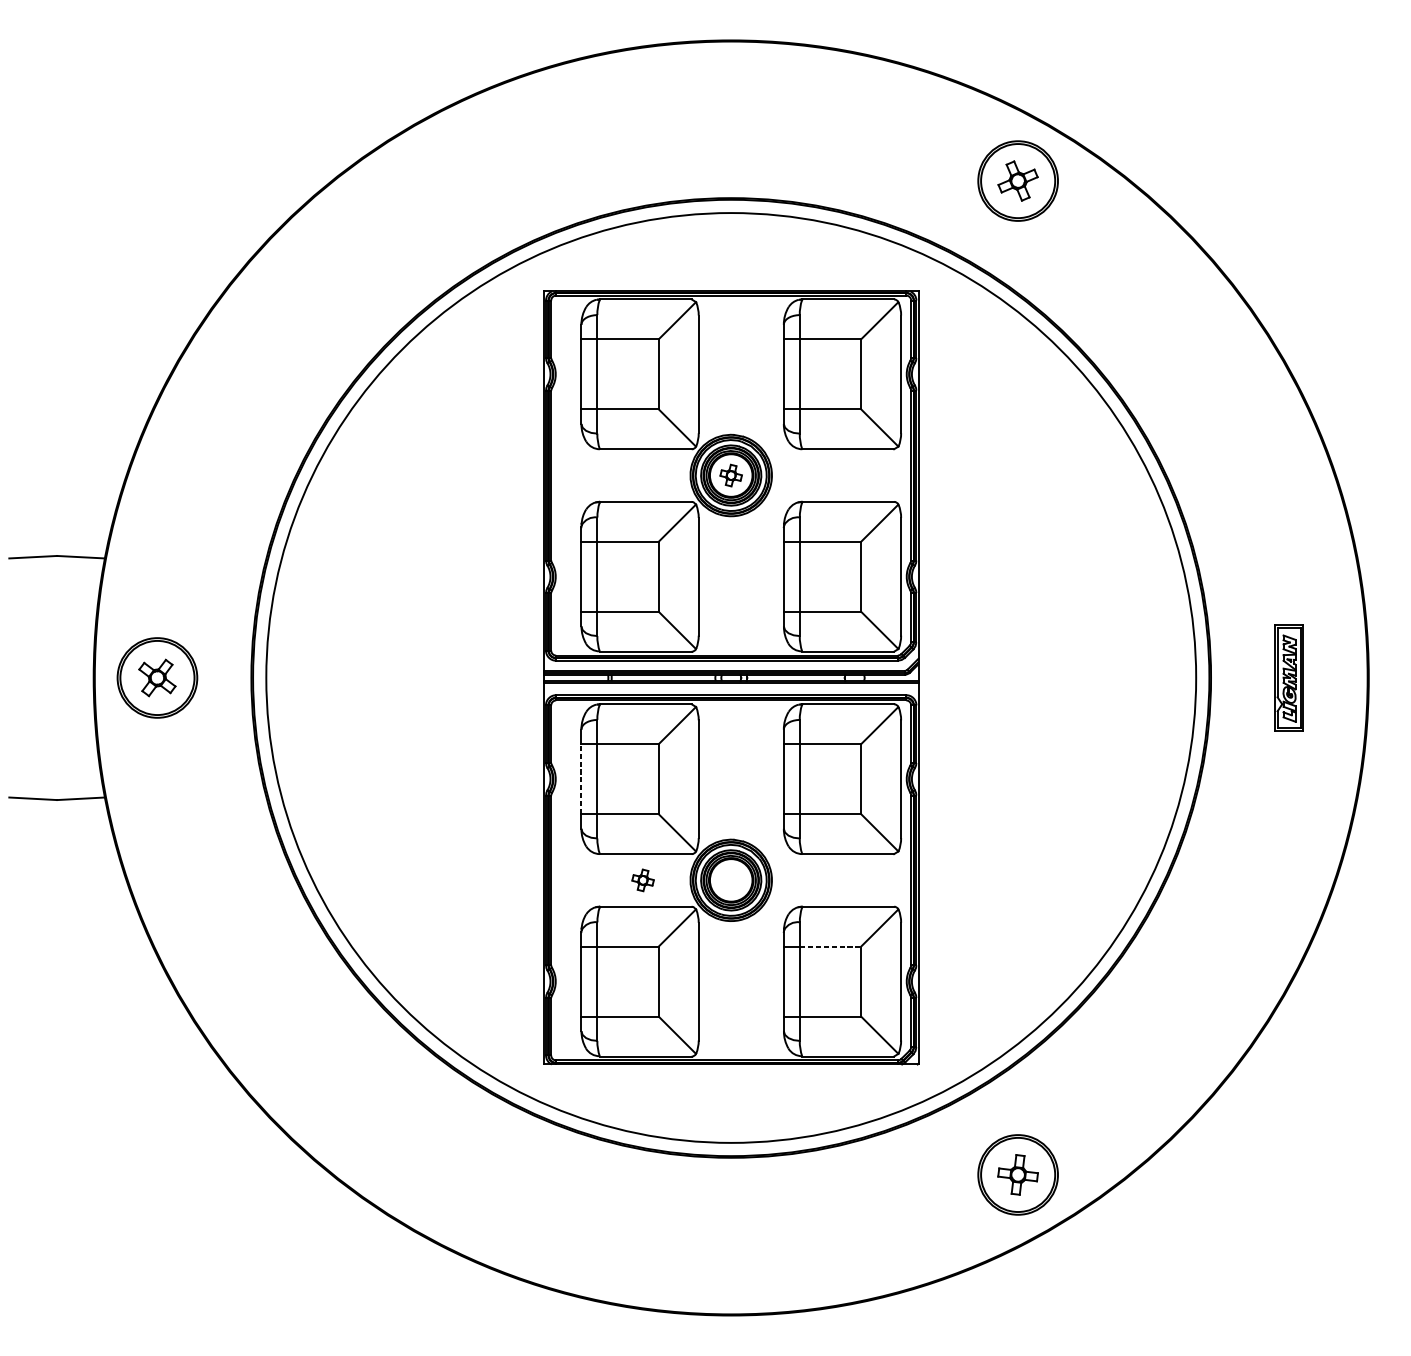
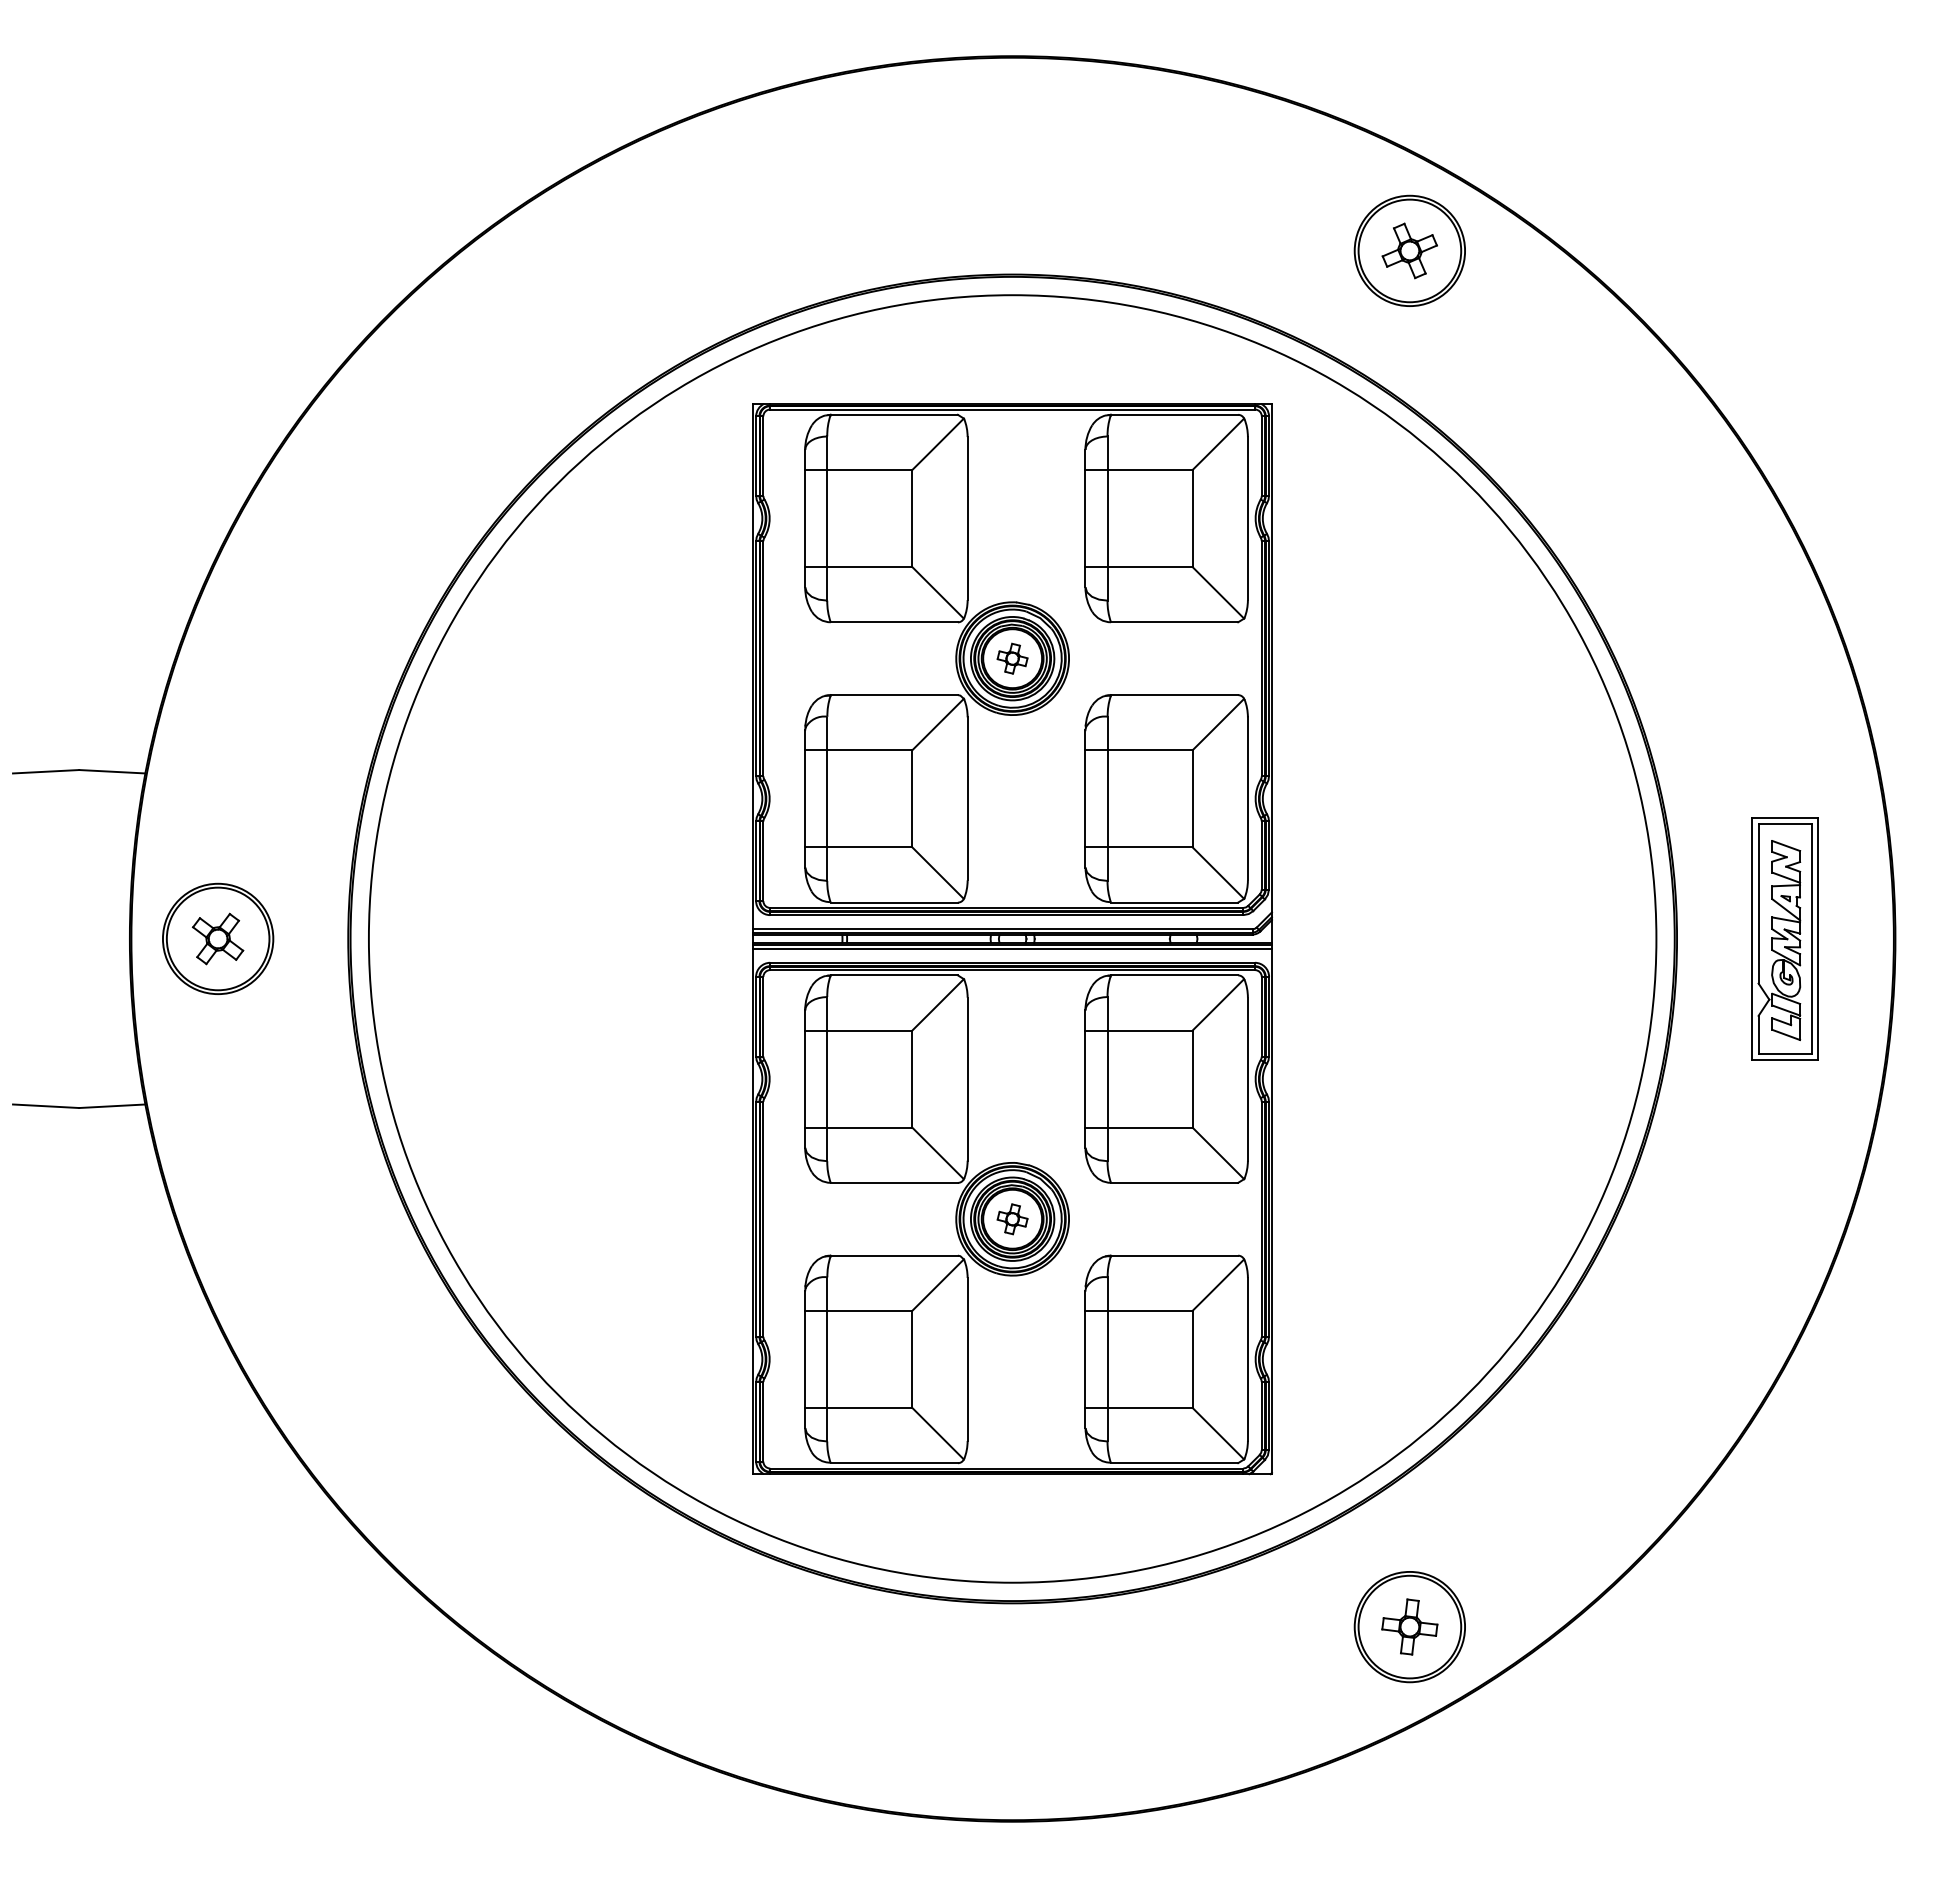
part: (1288, 677) -> (1784, 938), size x1.67
line: (731, 684) -> (1012, 948), added
line: (581, 779) -> (805, 1079), dashed -> solid
part: (643, 880) -> (1012, 1219), moved
line: (830, 946) -> (1150, 1310), dashed -> solid

